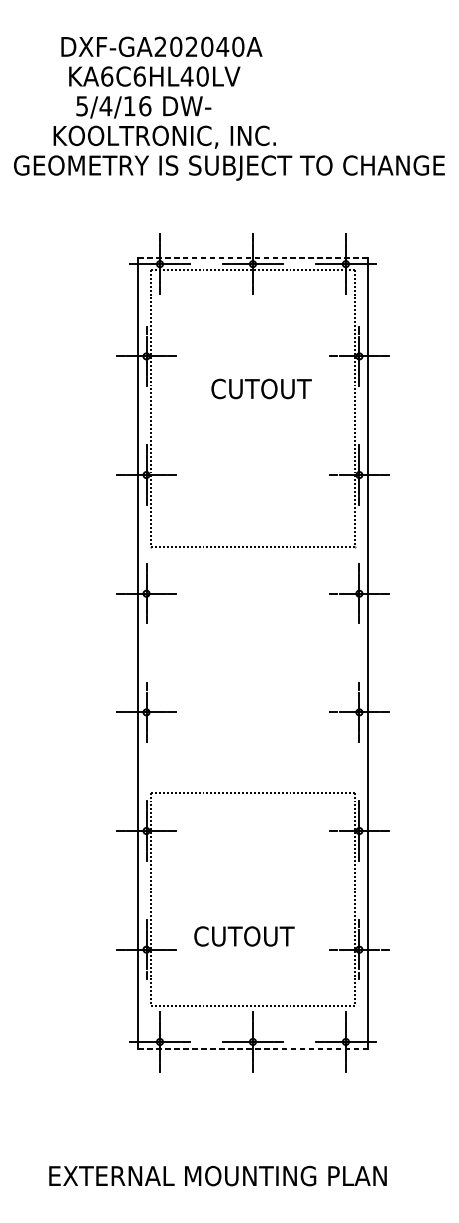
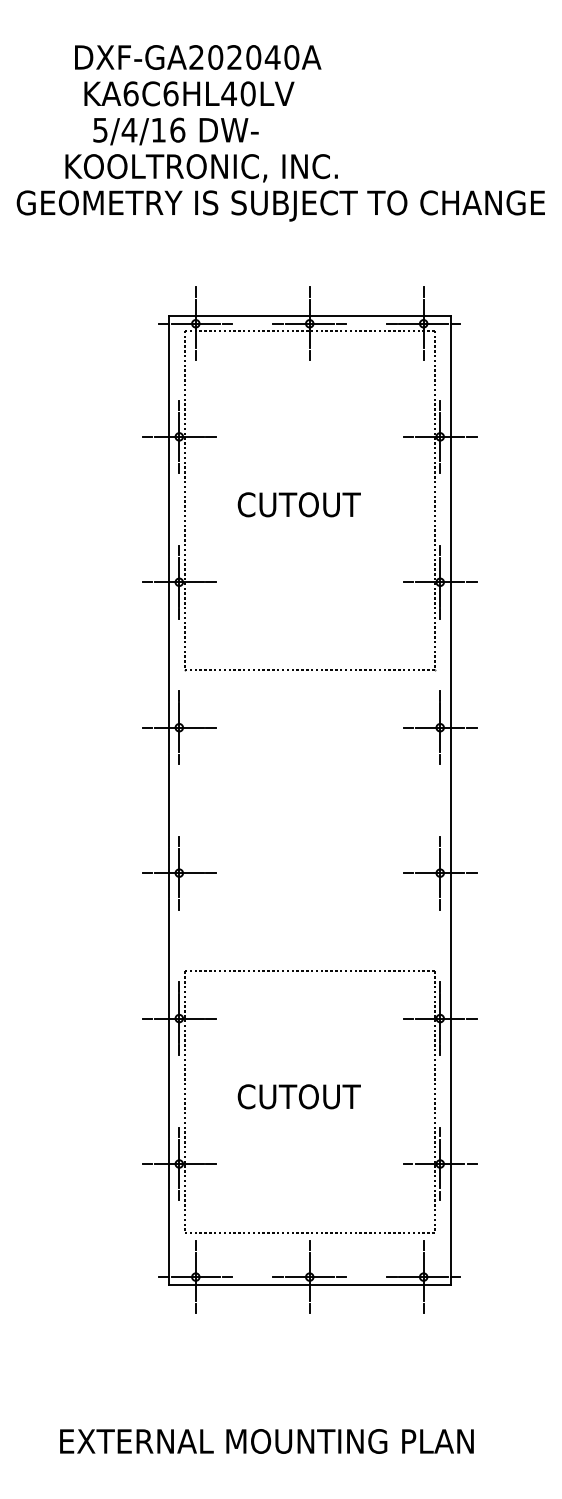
line: (252, 257) -> (309, 315), dashed -> solid
text: (260, 388) -> (298, 504), moved
text: (243, 936) -> (298, 1096), moved
line: (252, 1048) -> (309, 1285), dashed -> solid

